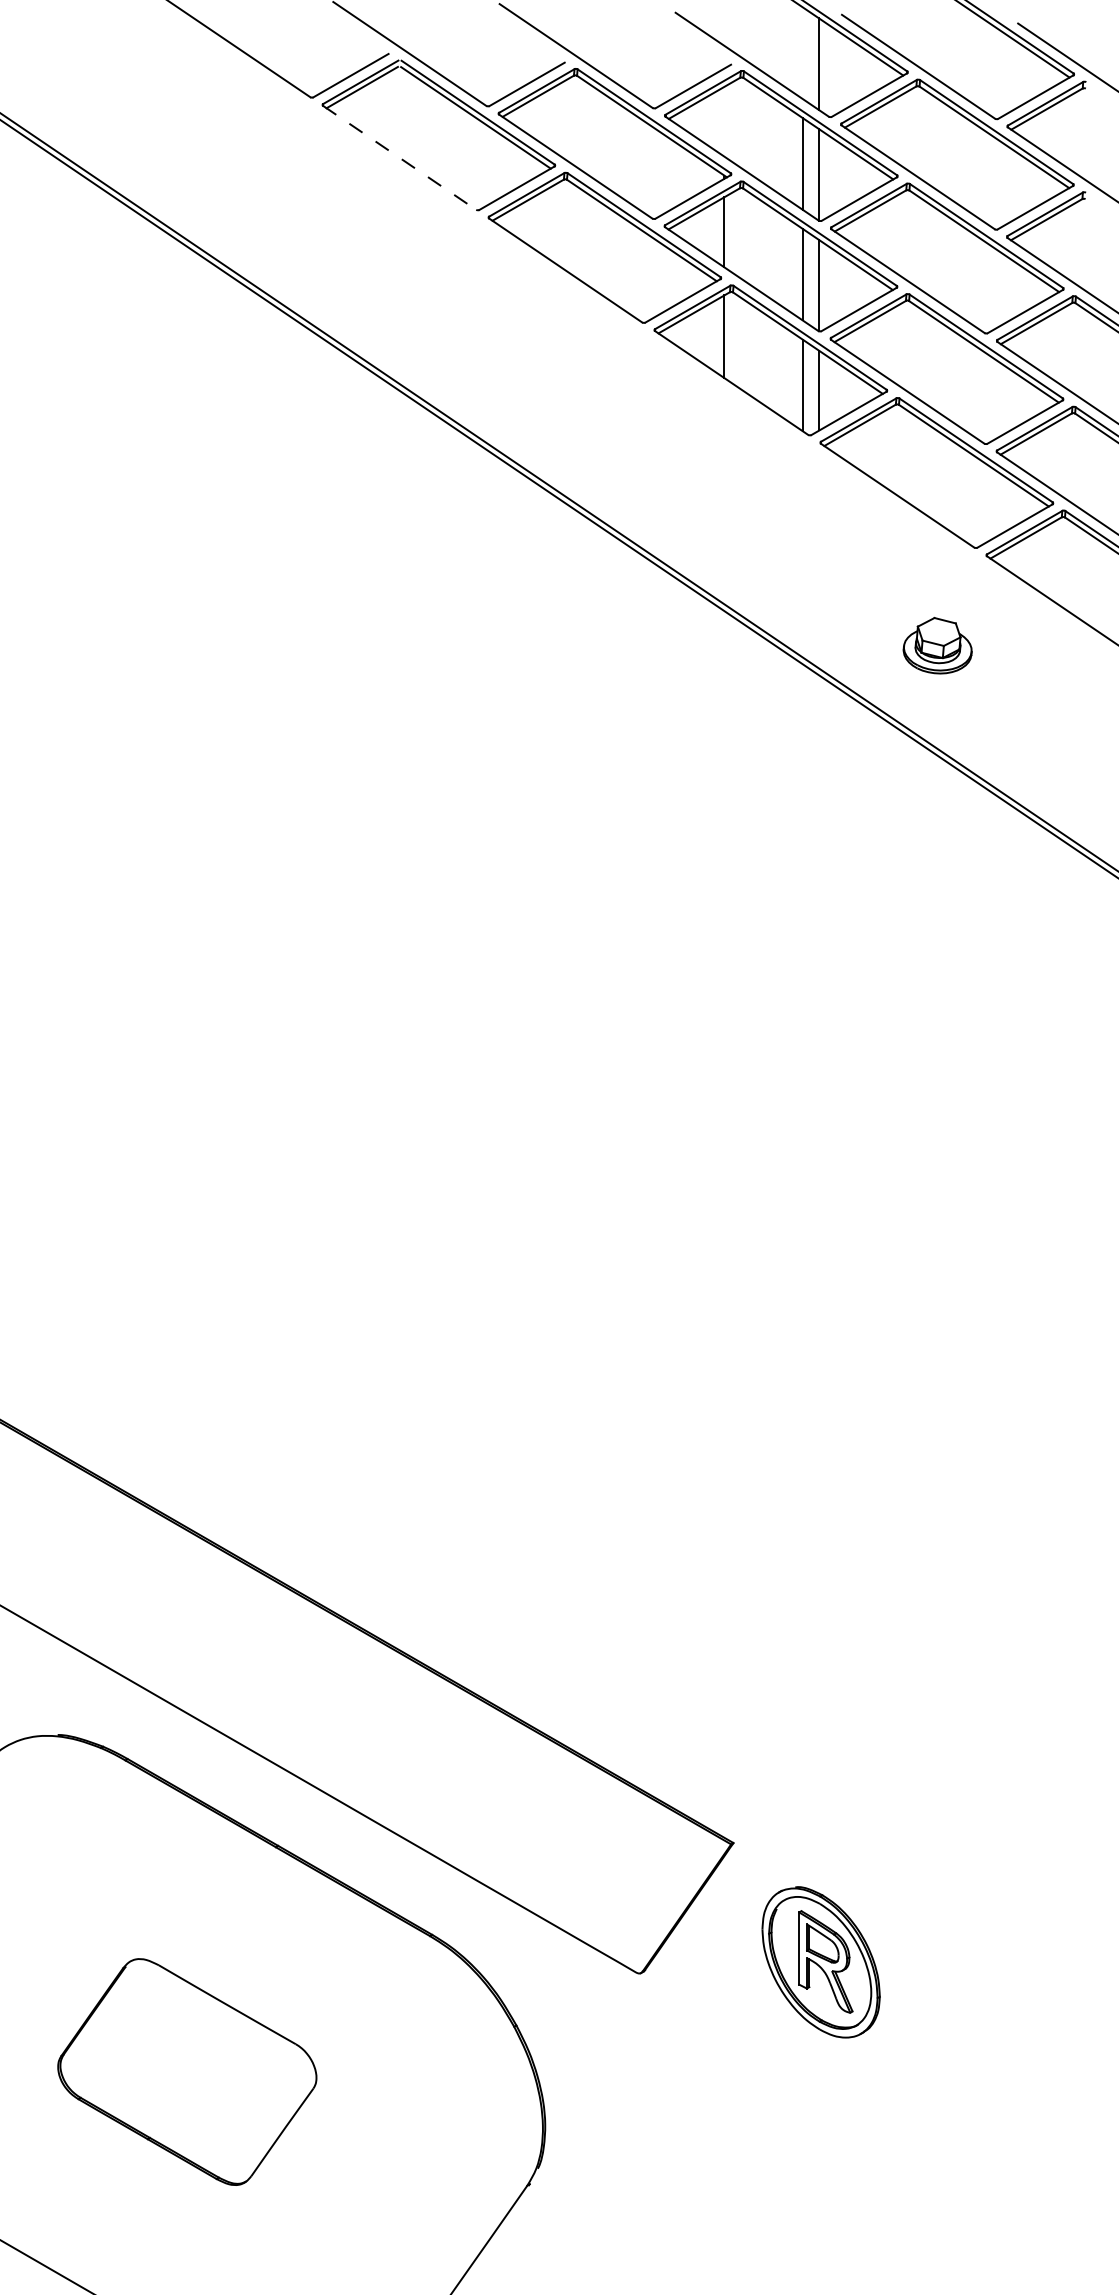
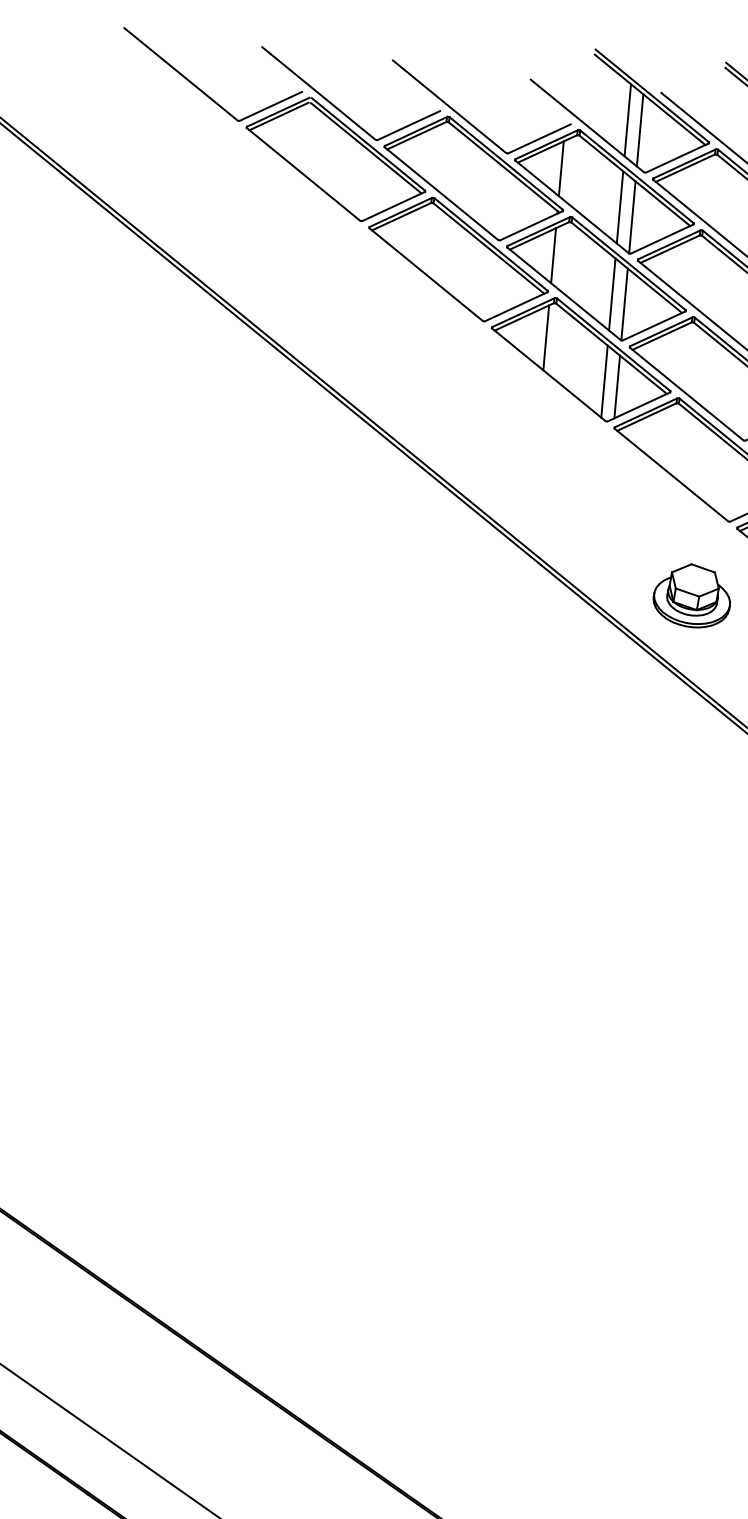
line: (802, 52) -> (627, 119), added
line: (724, 121) -> (561, 168), added
line: (400, 158) -> (304, 174), dashed -> solid
part: (937, 645) -> (692, 595), size x1.43

